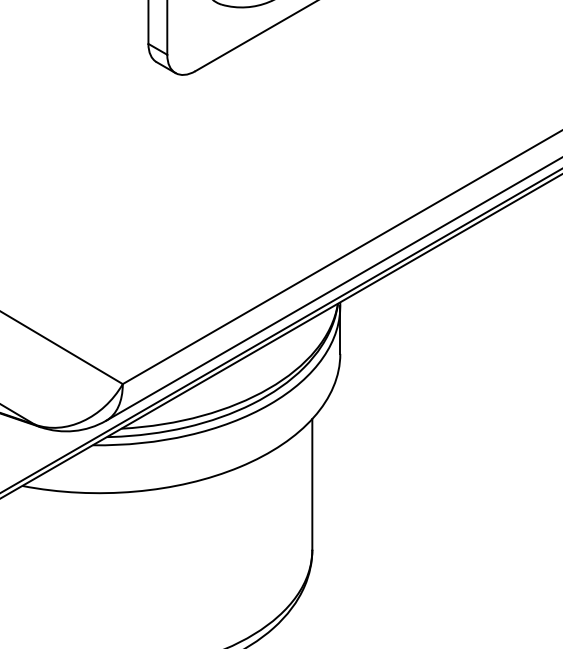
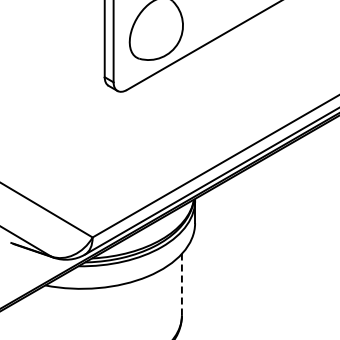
line: (311, 483) -> (181, 284), solid -> dashed

